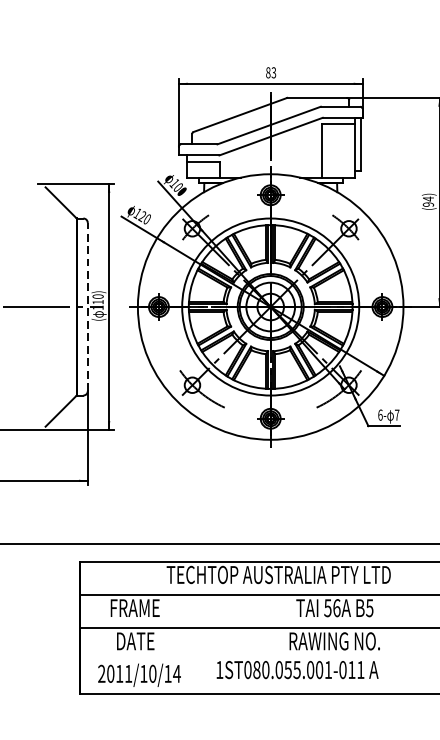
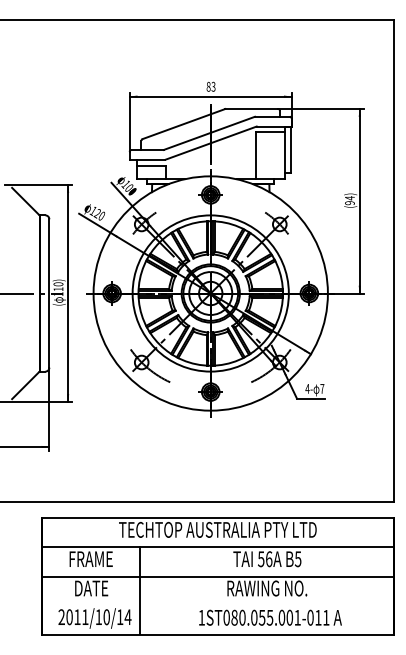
line: (87, 307) -> (49, 293), dashed -> solid
text: (380, 414) -> (307, 388), 6- -> 4-
line: (191, 643) -> (140, 590), added
text: (297, 669) -> (270, 617), moved

